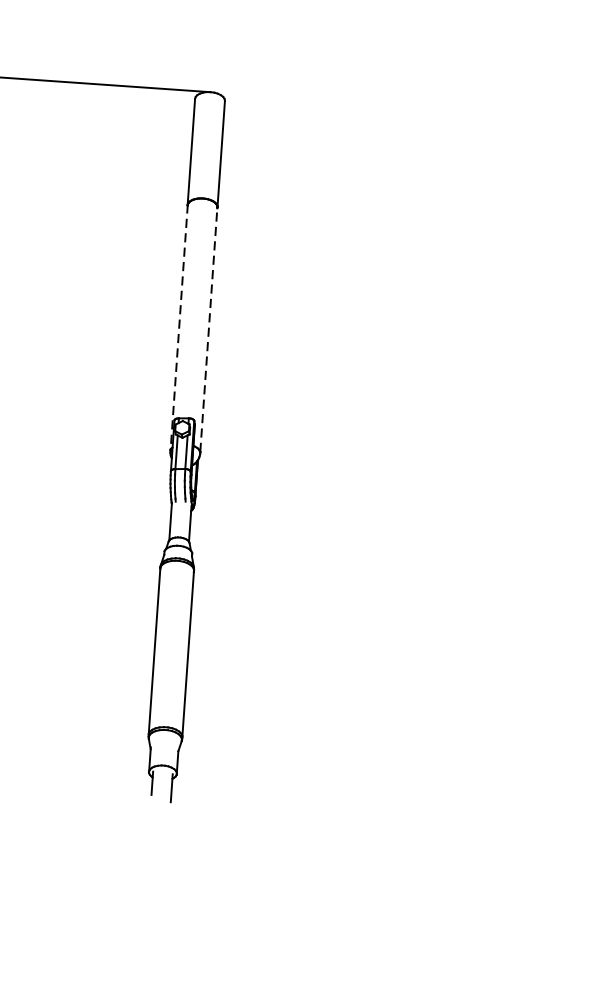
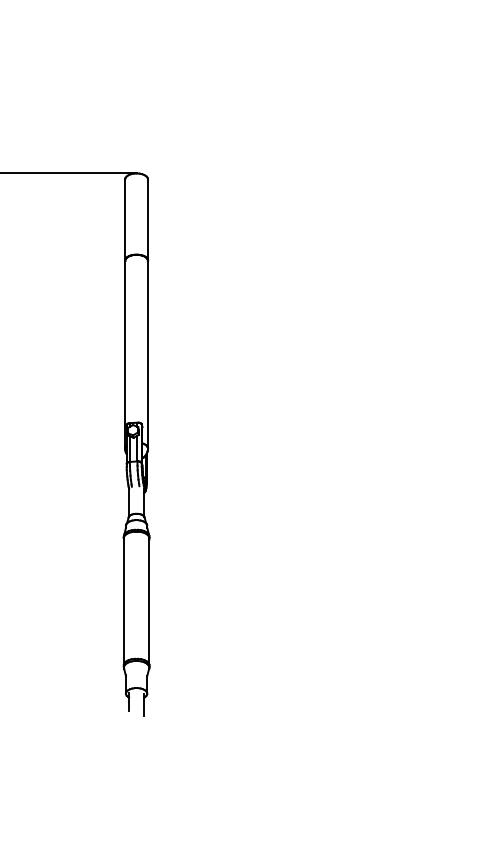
line: (179, 326) -> (125, 353), dashed -> solid
line: (208, 330) -> (147, 354), dashed -> solid

